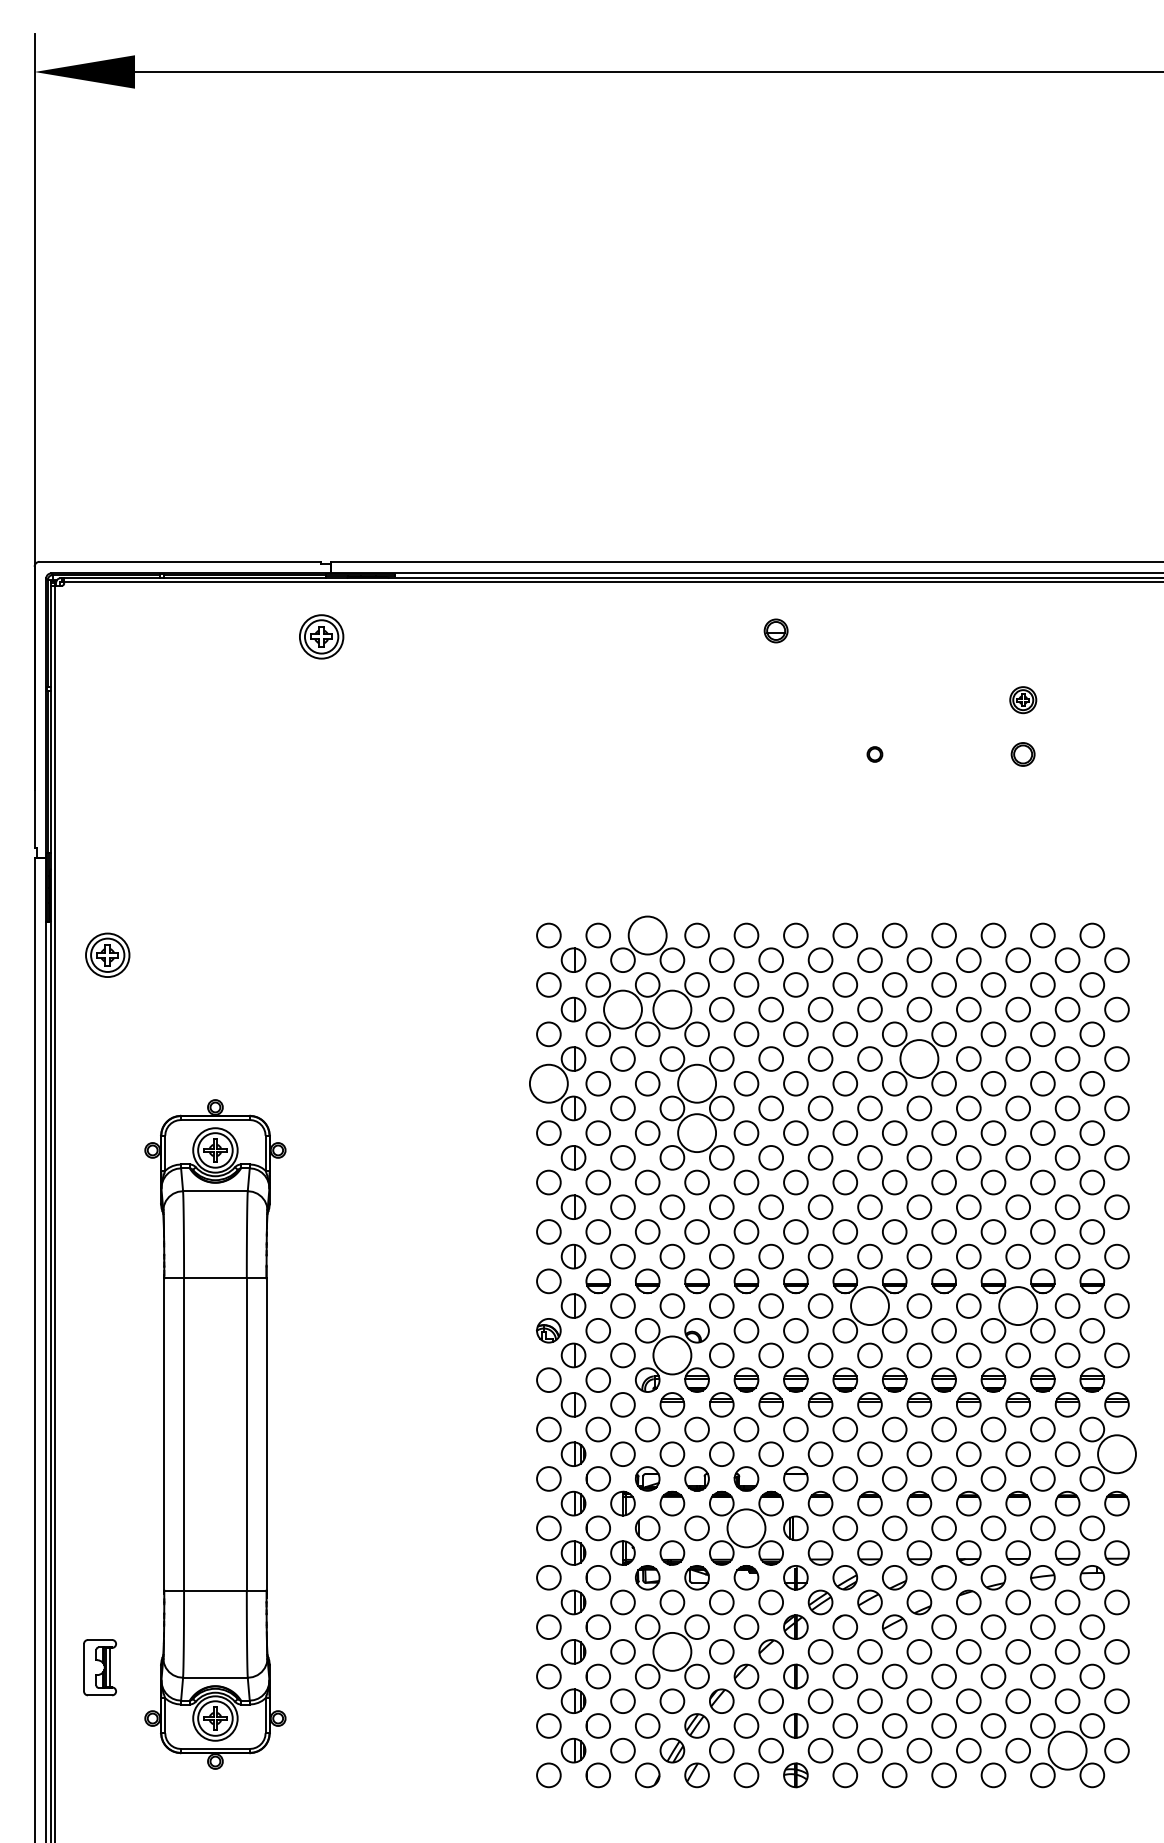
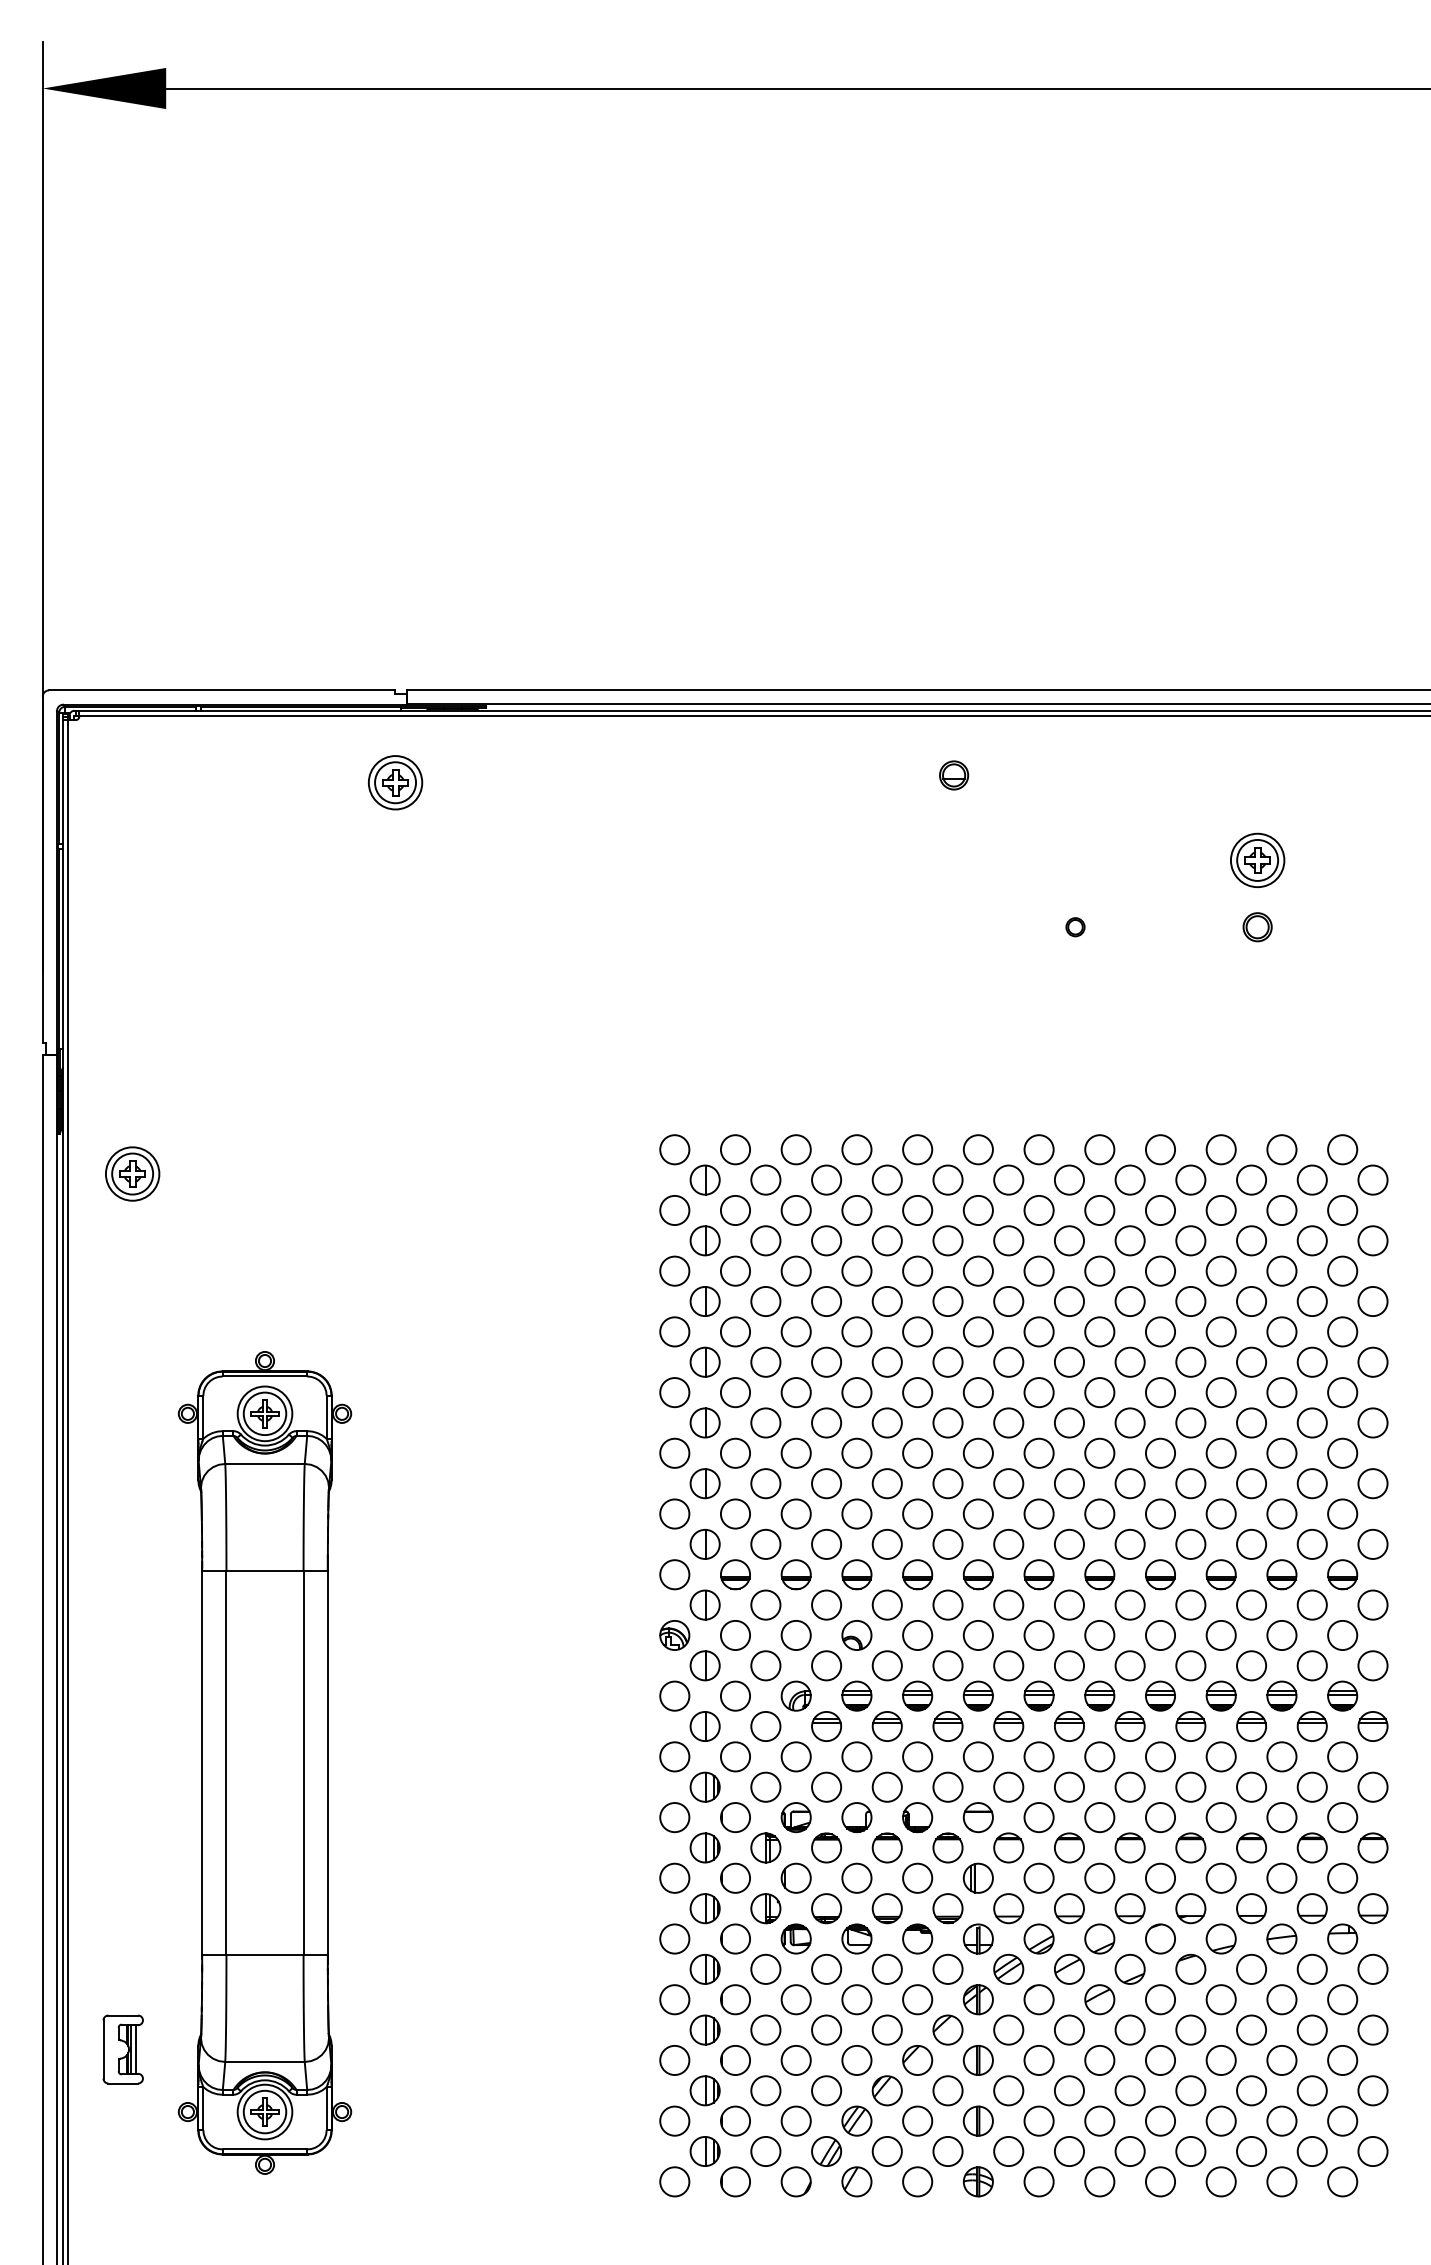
part: (1023, 700) -> (1257, 860), size x1.67
circle: (647, 935) -> (795, 1149), size x0.62
circle: (622, 1009) -> (765, 1240), size x0.62
circle: (672, 1009) -> (826, 1240), size x0.62
circle: (918, 1059) -> (1129, 1301), size x0.62
circle: (548, 1083) -> (674, 1331), size x0.62
circle: (696, 1083) -> (856, 1331), size x0.62
circle: (696, 1133) -> (856, 1392), size x0.62
circle: (870, 1305) -> (1069, 1604), size x0.62
circle: (1018, 1305) -> (1251, 1604), size x0.62
circle: (672, 1355) -> (826, 1665), size x0.62
circle: (1116, 1453) -> (1372, 1786), size x0.62
circle: (746, 1527) -> (917, 1877), size x0.62
circle: (672, 1651) -> (826, 2029), size x0.62
circle: (1066, 1750) -> (1311, 2151), size x0.62

